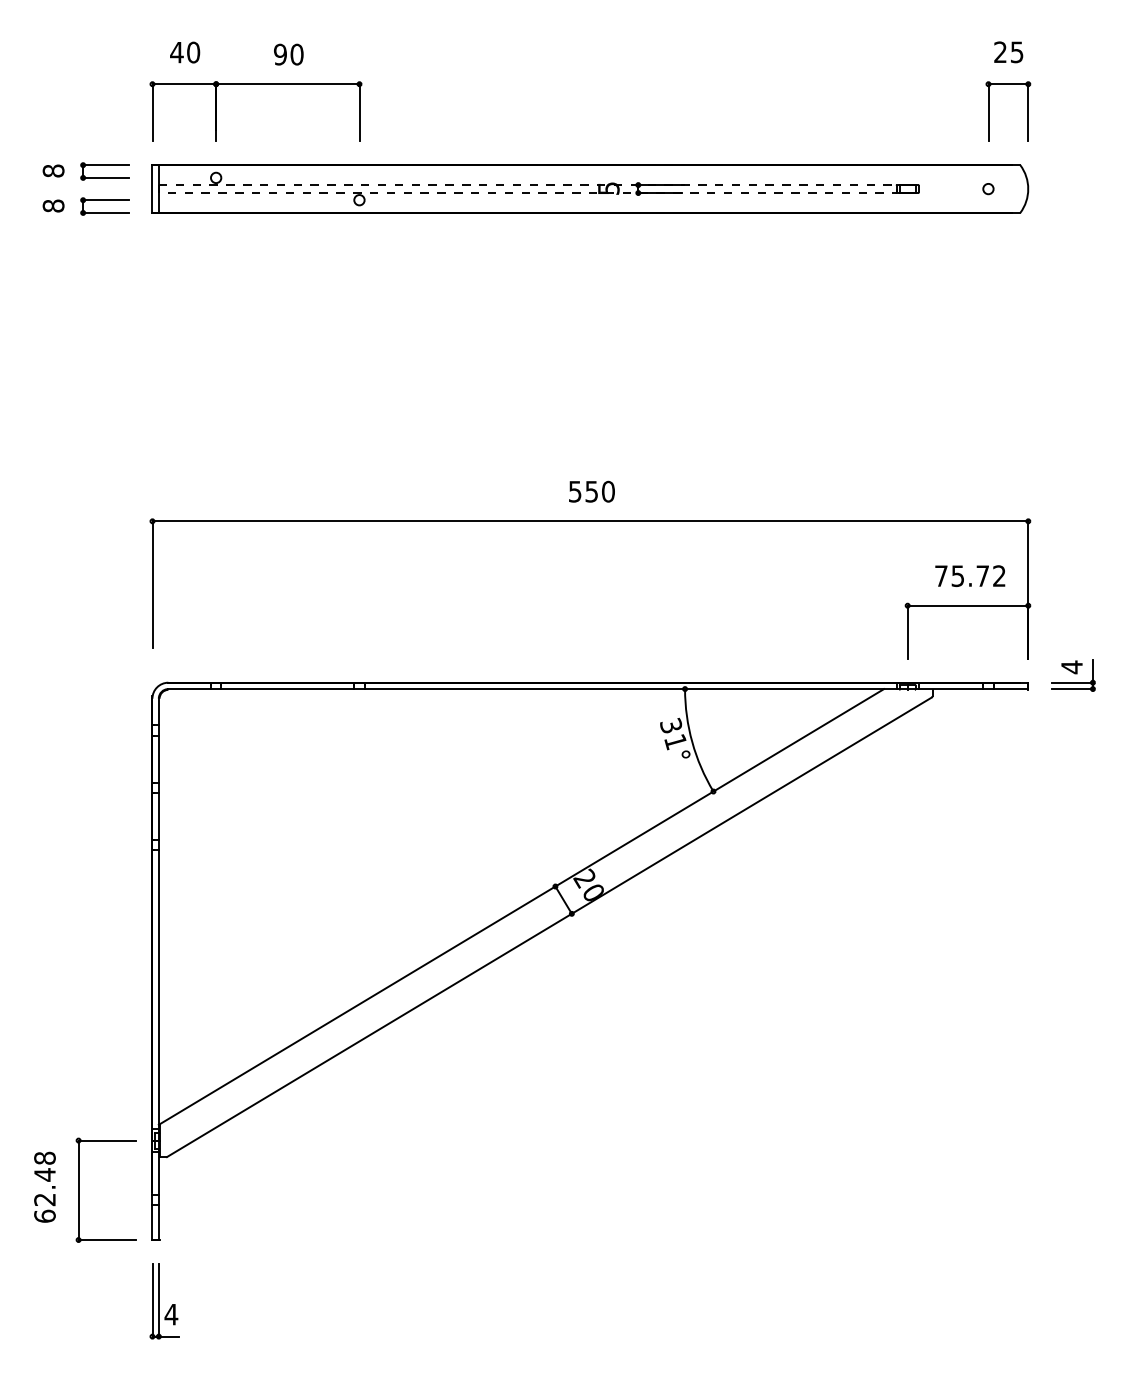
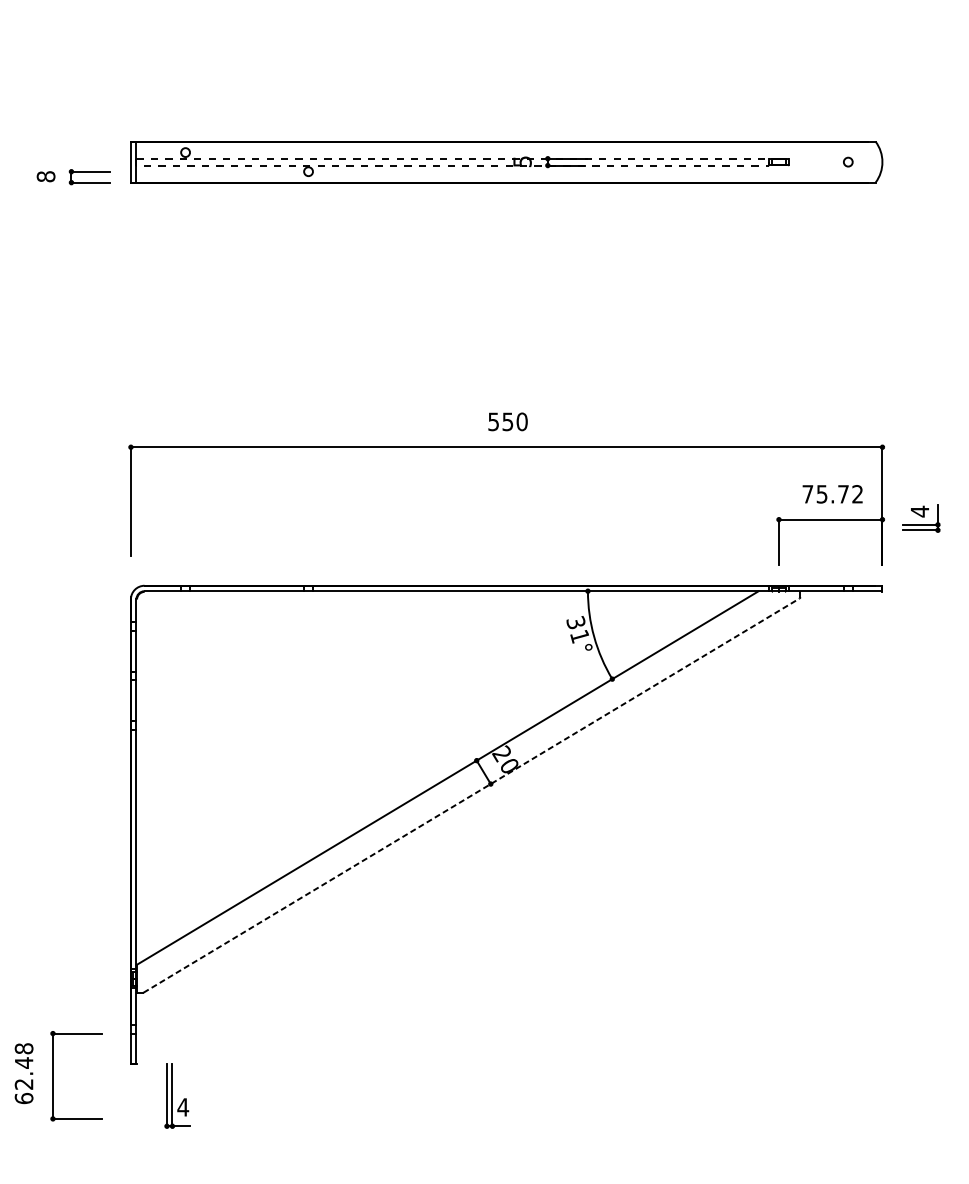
part: (255, 84) -> (219, 72), removed
part: (1008, 84) -> (865, 72), removed
part: (85, 171) -> (73, 147), removed
part: (1073, 675) -> (921, 518), moved
line: (549, 926) -> (471, 794), solid -> dashed
part: (85, 1189) -> (58, 1075), moved
part: (164, 1301) -> (177, 1096), moved

